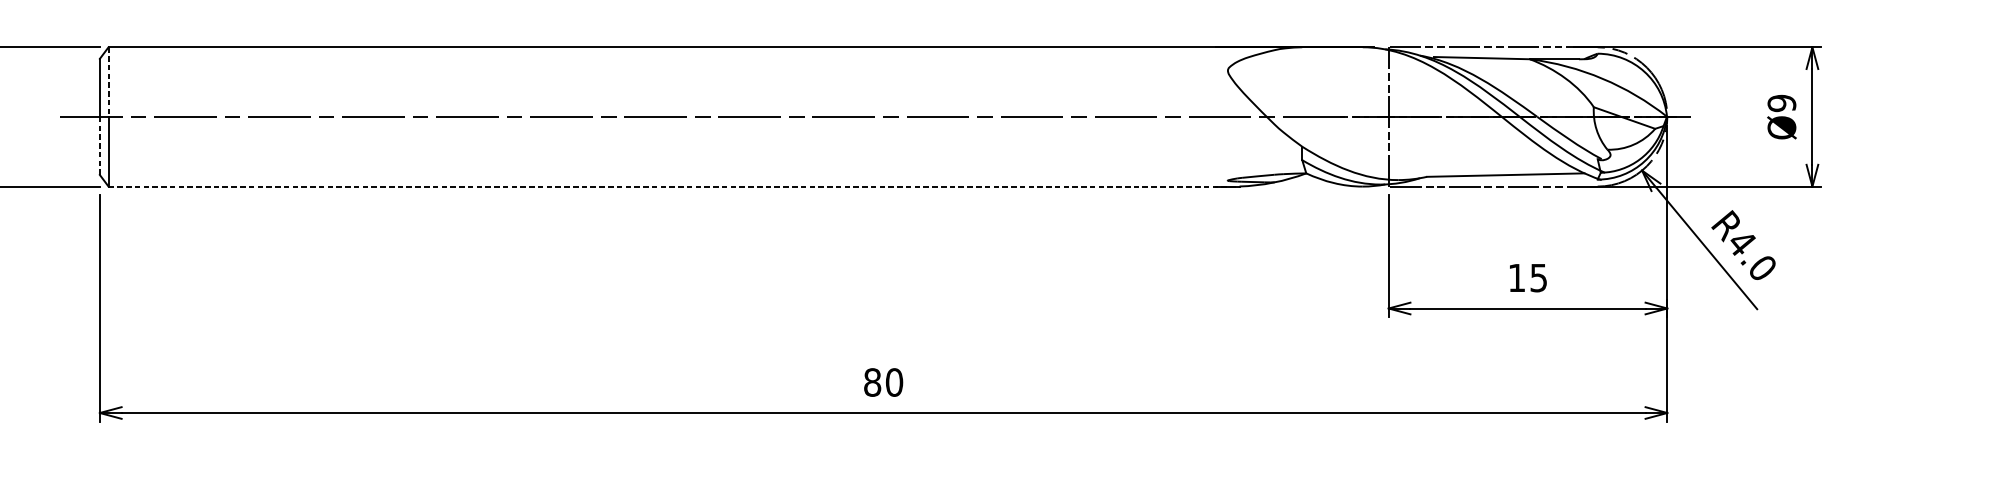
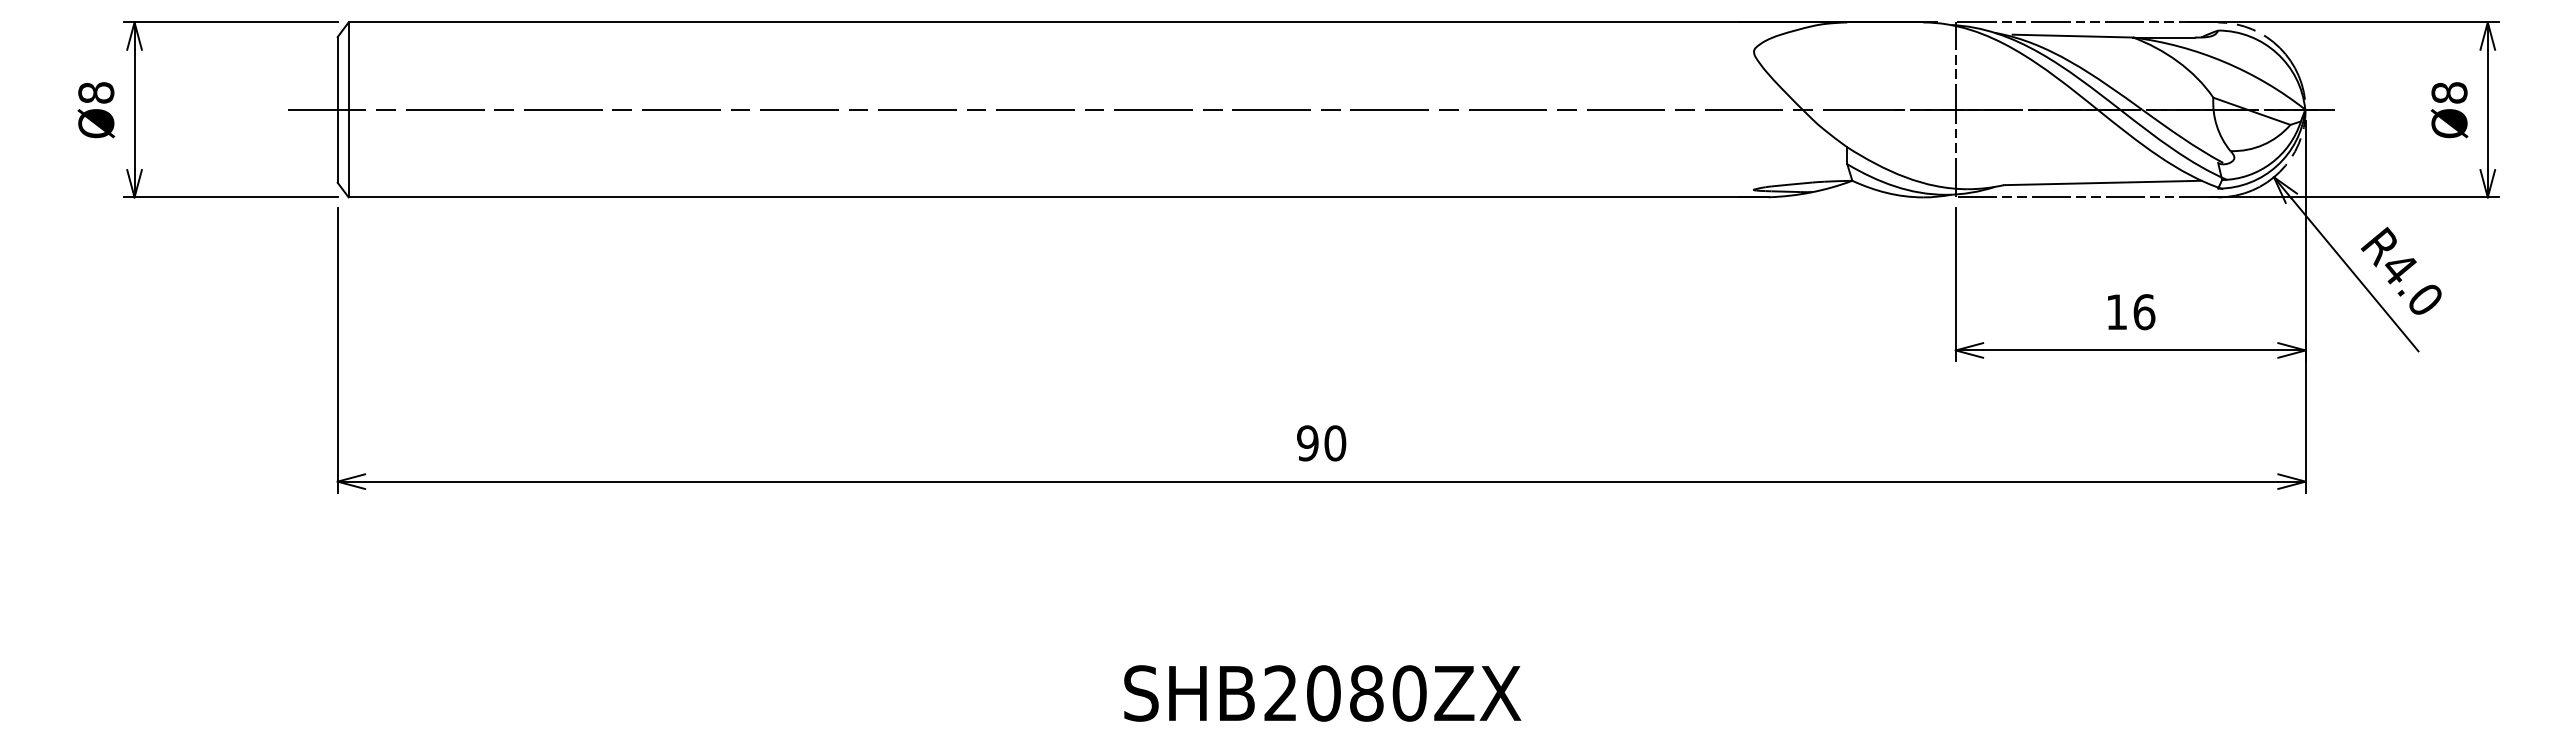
line: (108, 82) -> (348, 66), dashed -> solid
text: (1781, 103) -> (2449, 92), Ø9 -> Ø8
line: (99, 145) -> (337, 145), dashed -> solid
line: (673, 186) -> (1058, 197), dashed -> solid
text: (1538, 278) -> (2144, 312), 15 -> 16
text: (872, 382) -> (1307, 443), 80 -> 90

